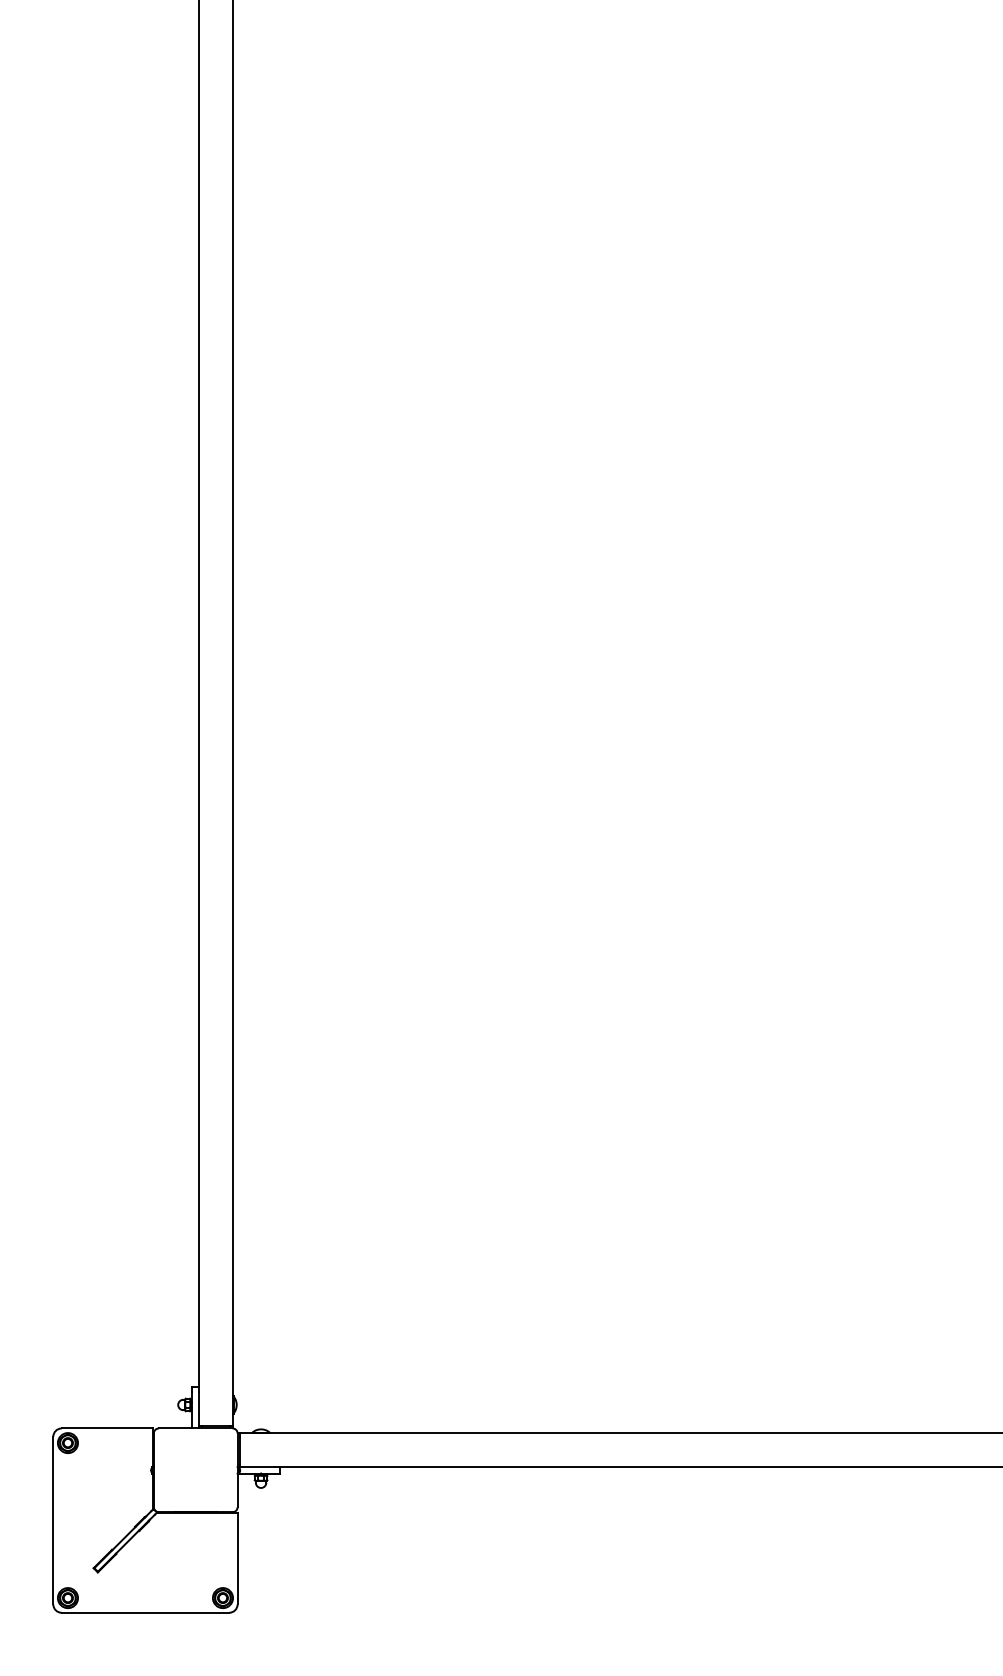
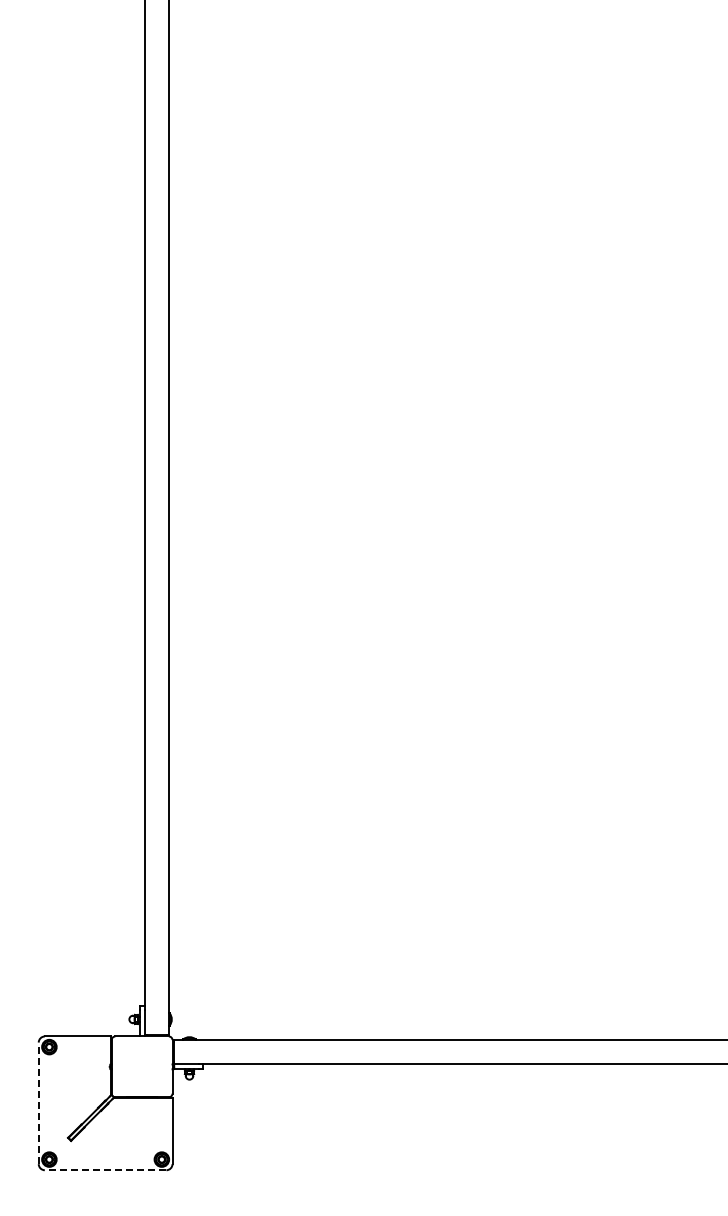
line: (52, 1520) -> (38, 1103), solid -> dashed
line: (145, 1613) -> (105, 1170), solid -> dashed

